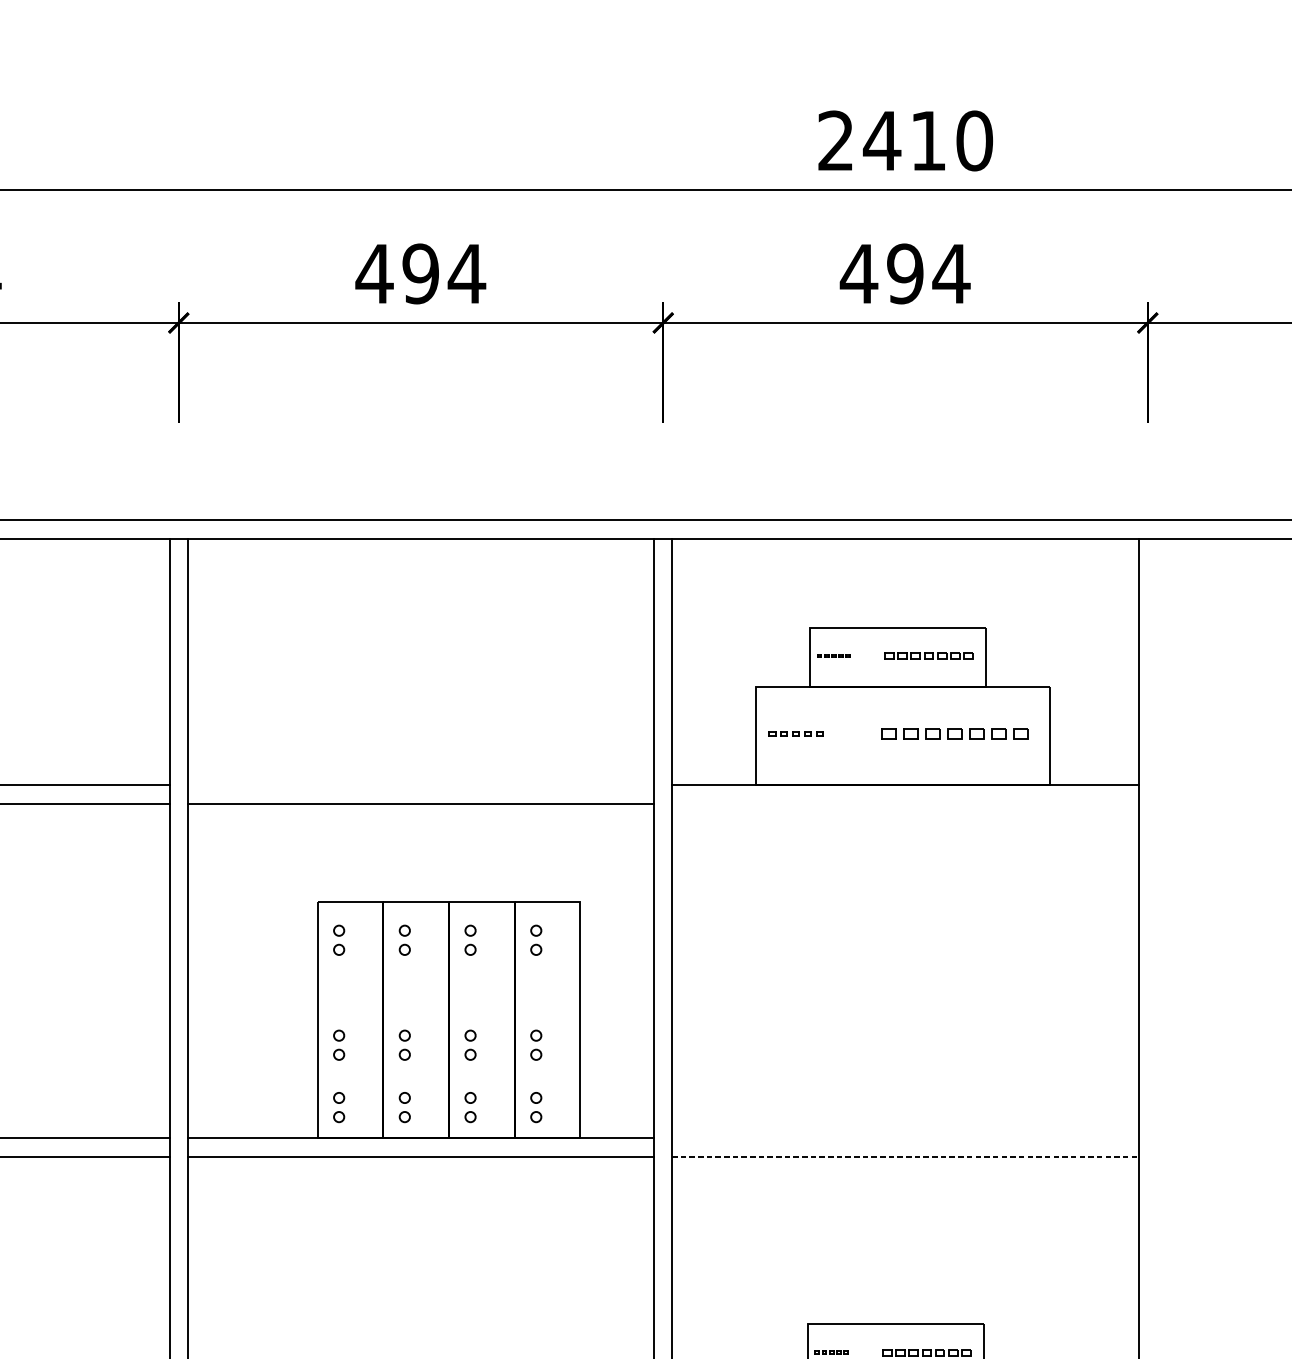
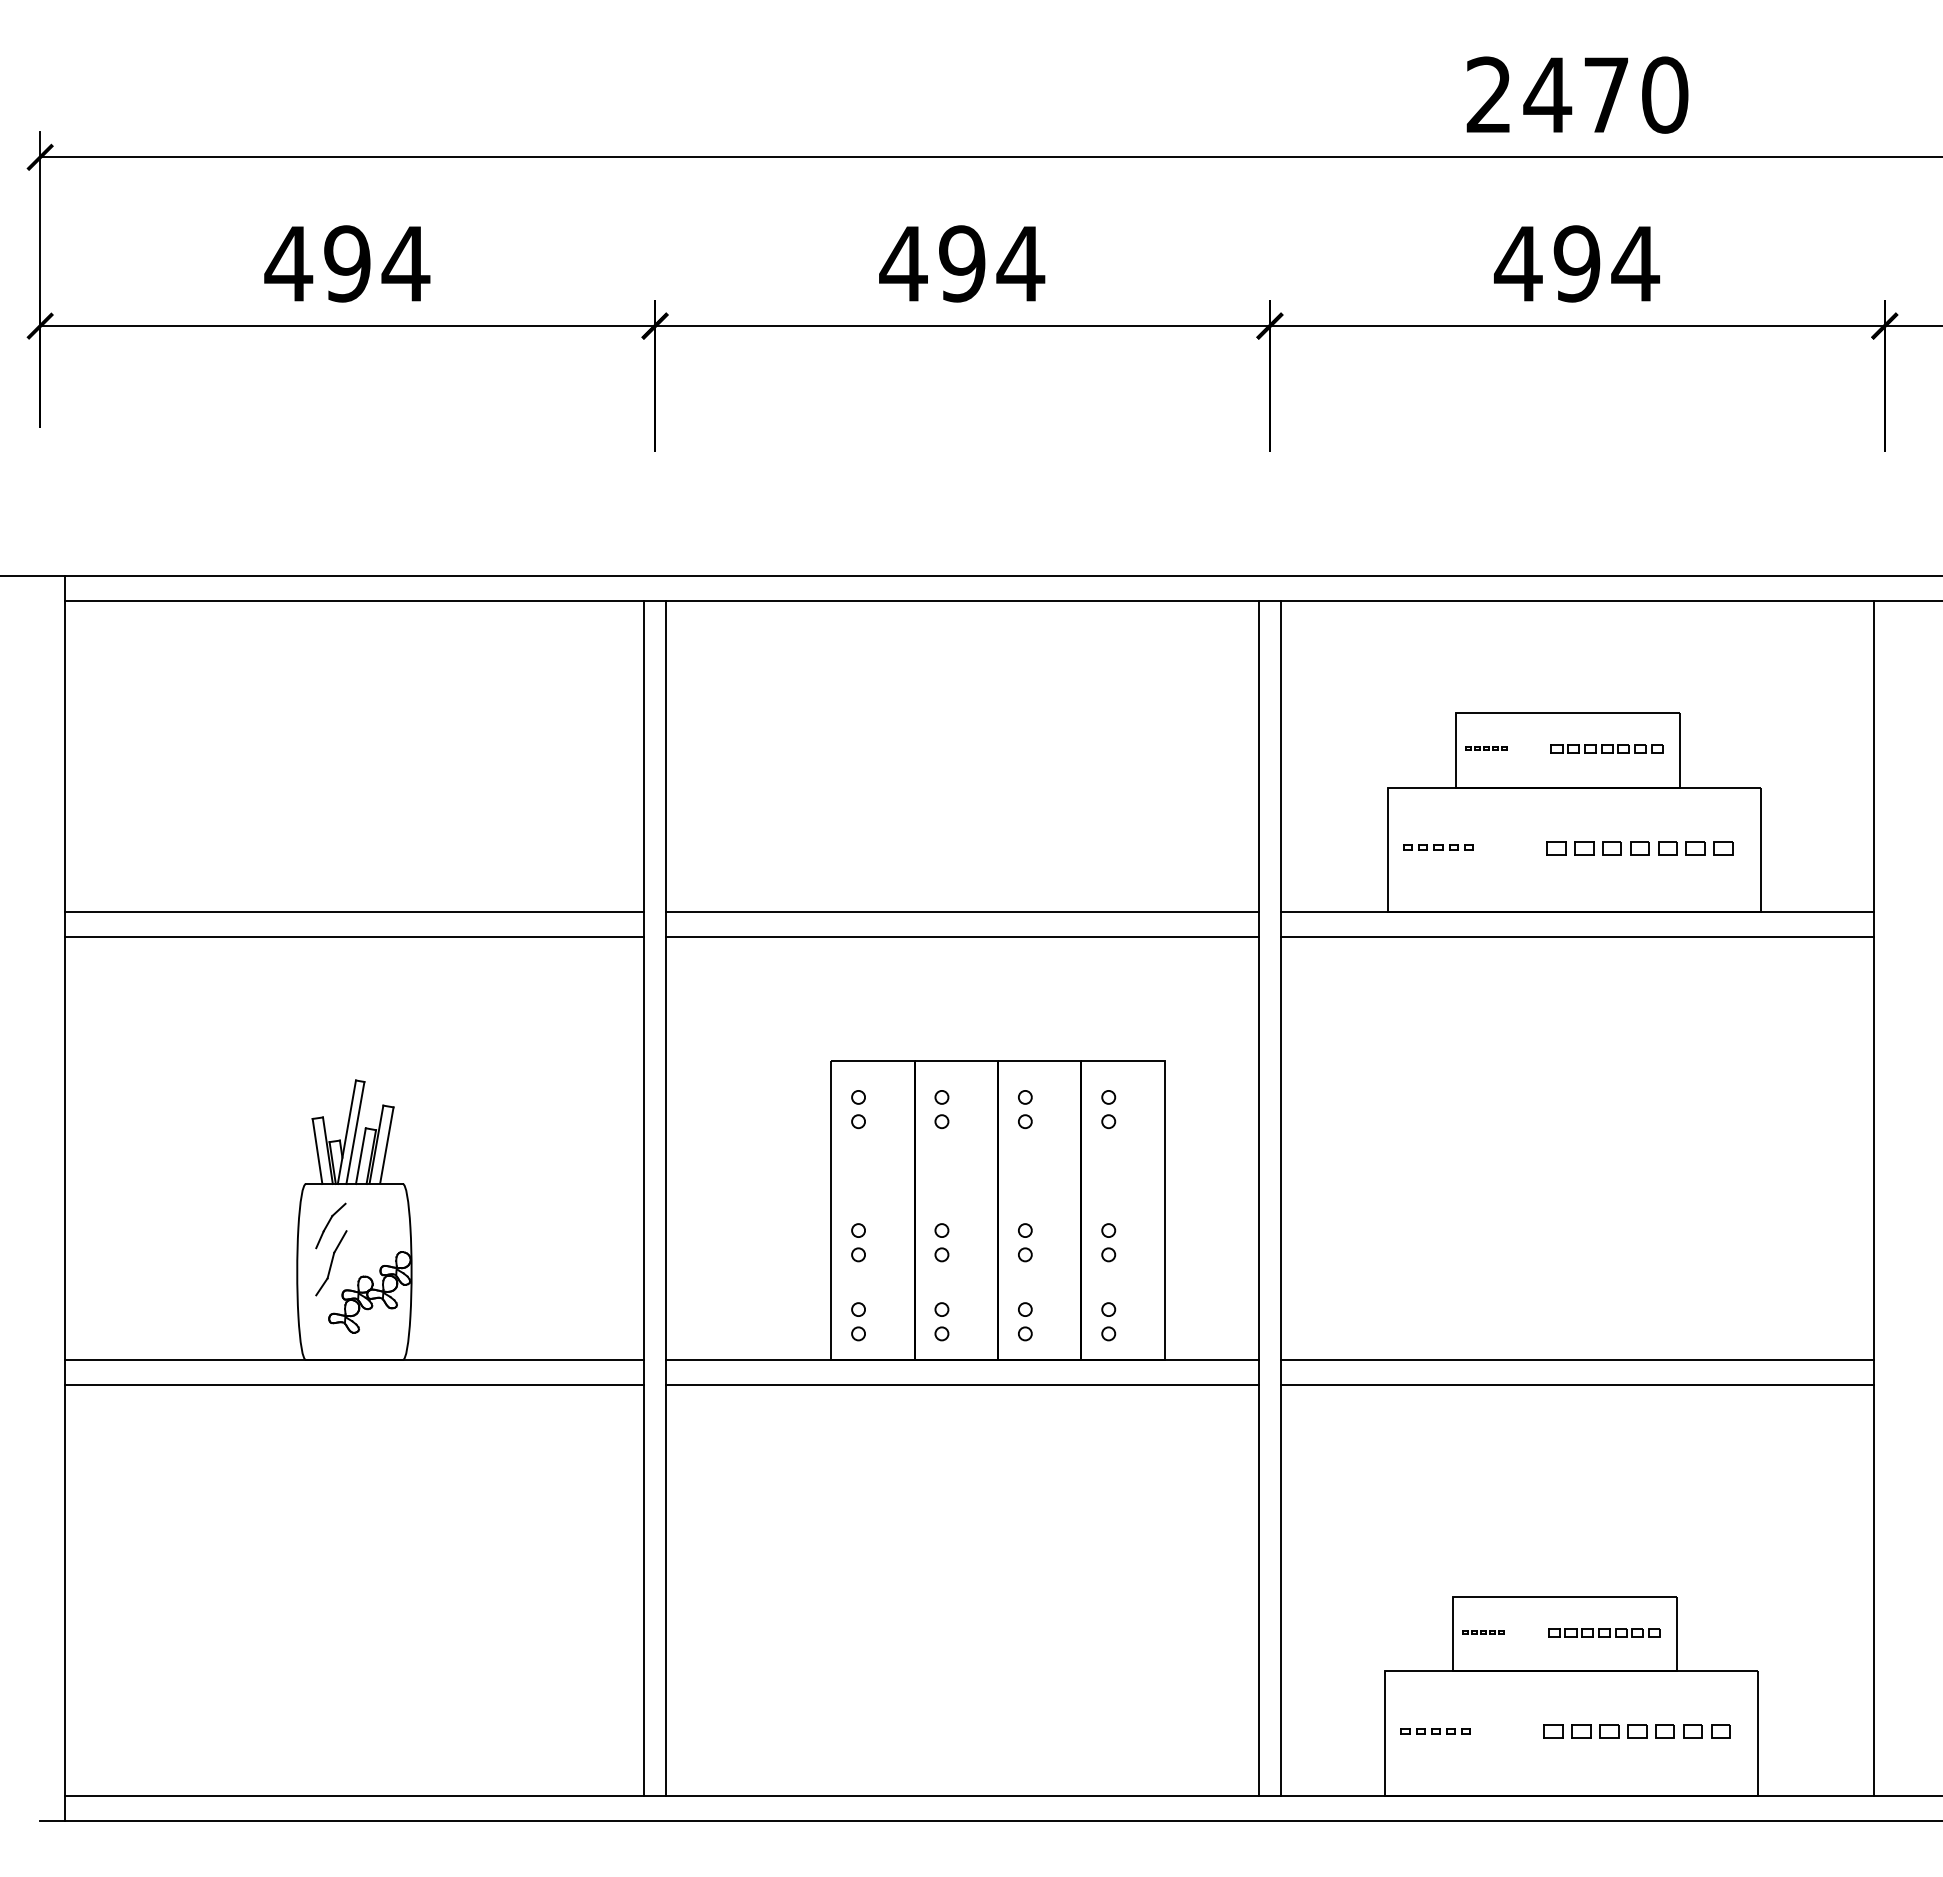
text: (928, 140) -> (1606, 94), 2410 -> 2470
line: (421, 784) -> (962, 911), added
line: (905, 803) -> (1577, 936), added
line: (905, 1138) -> (1577, 1360), added
line: (905, 1156) -> (1577, 1384), dashed -> solid

